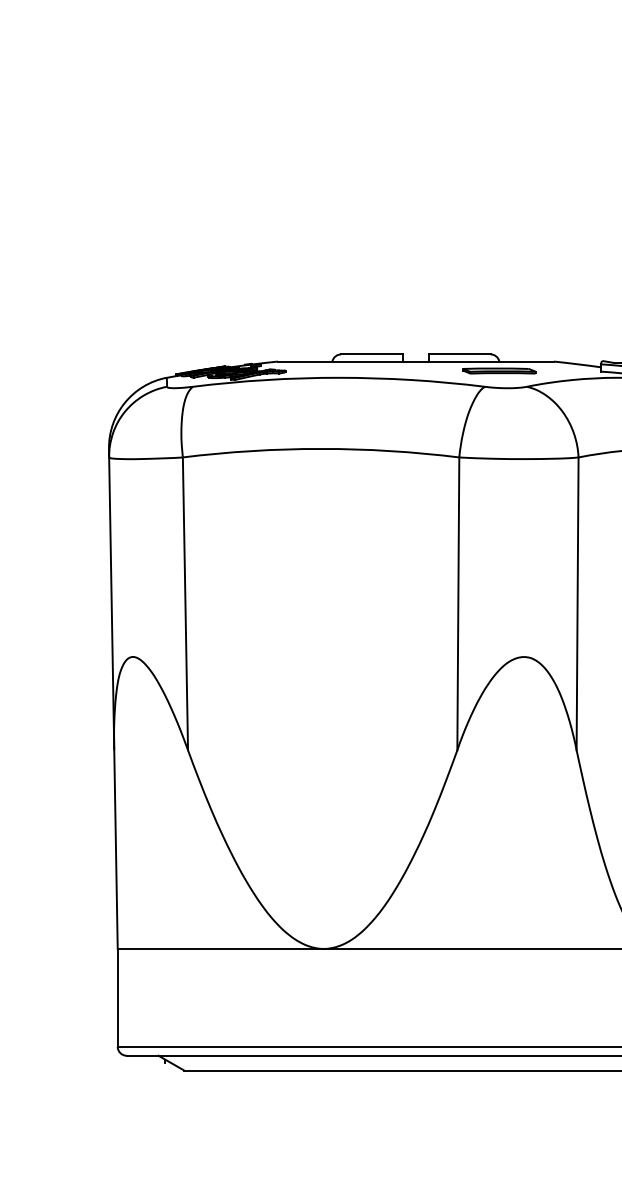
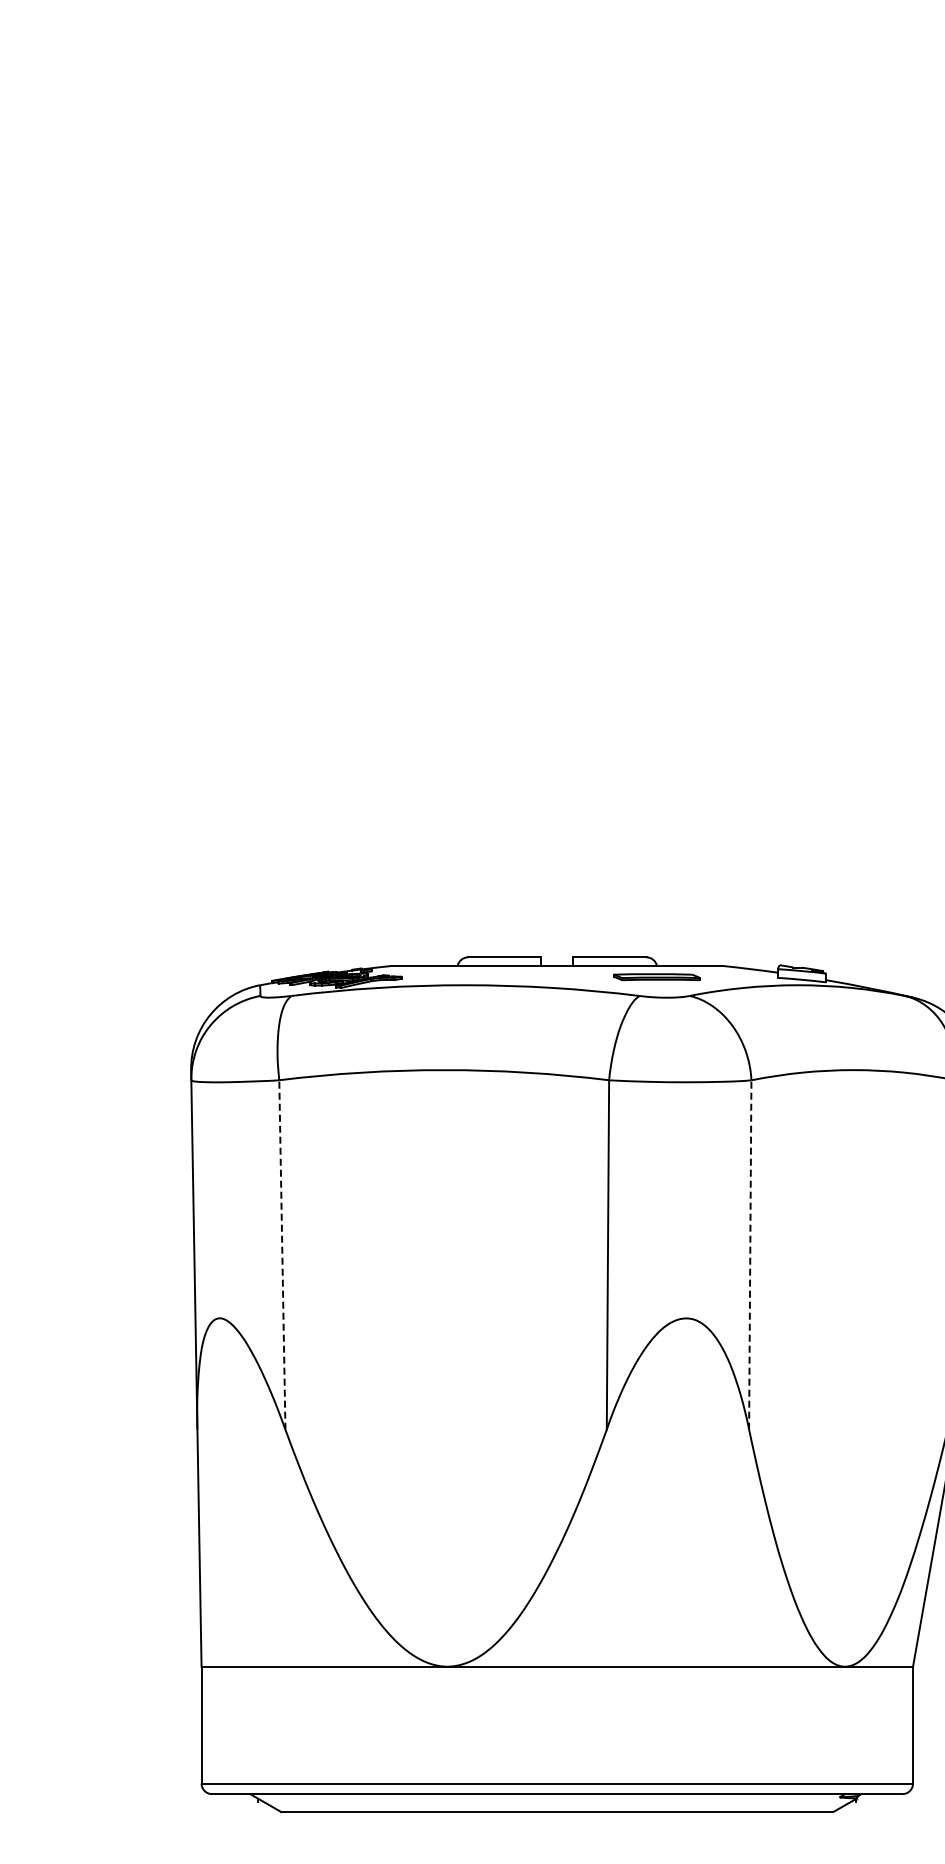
line: (185, 604) -> (282, 1255), solid -> dashed
line: (577, 604) -> (750, 1255), solid -> dashed

